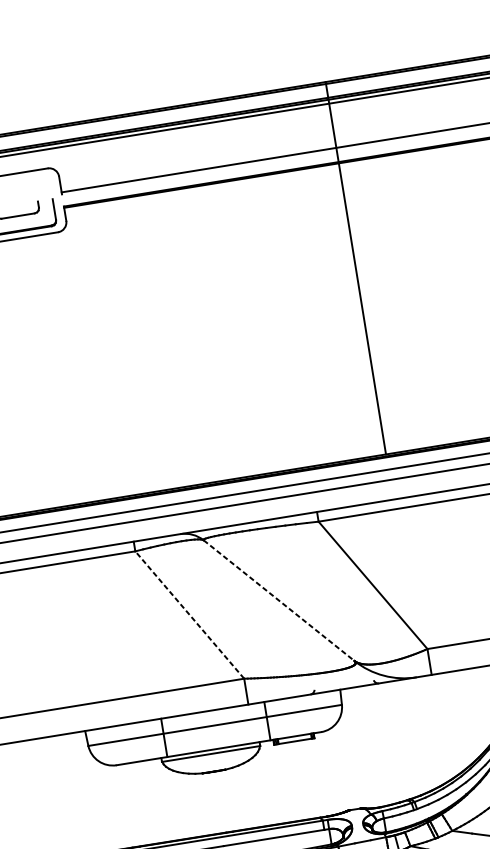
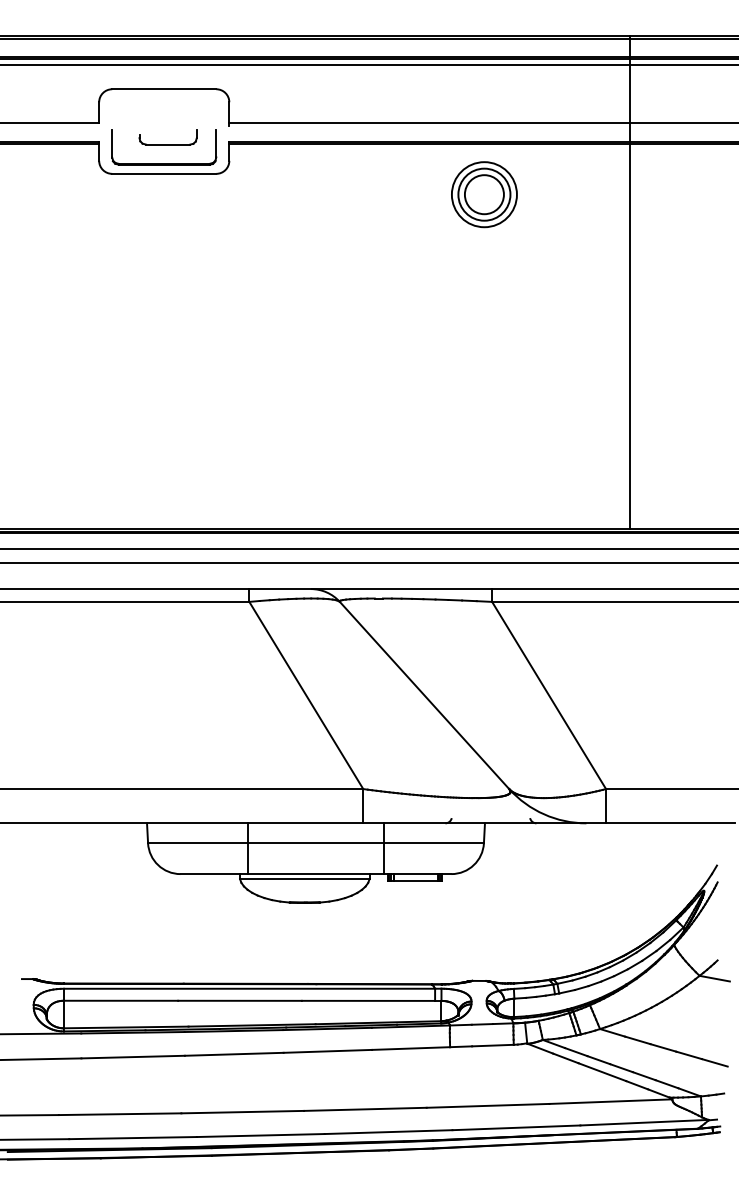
part: (263, 215) -> (484, 194), added
line: (356, 268) -> (630, 282), moved
line: (278, 600) -> (424, 695), dashed -> solid
line: (189, 615) -> (306, 695), dashed -> solid

